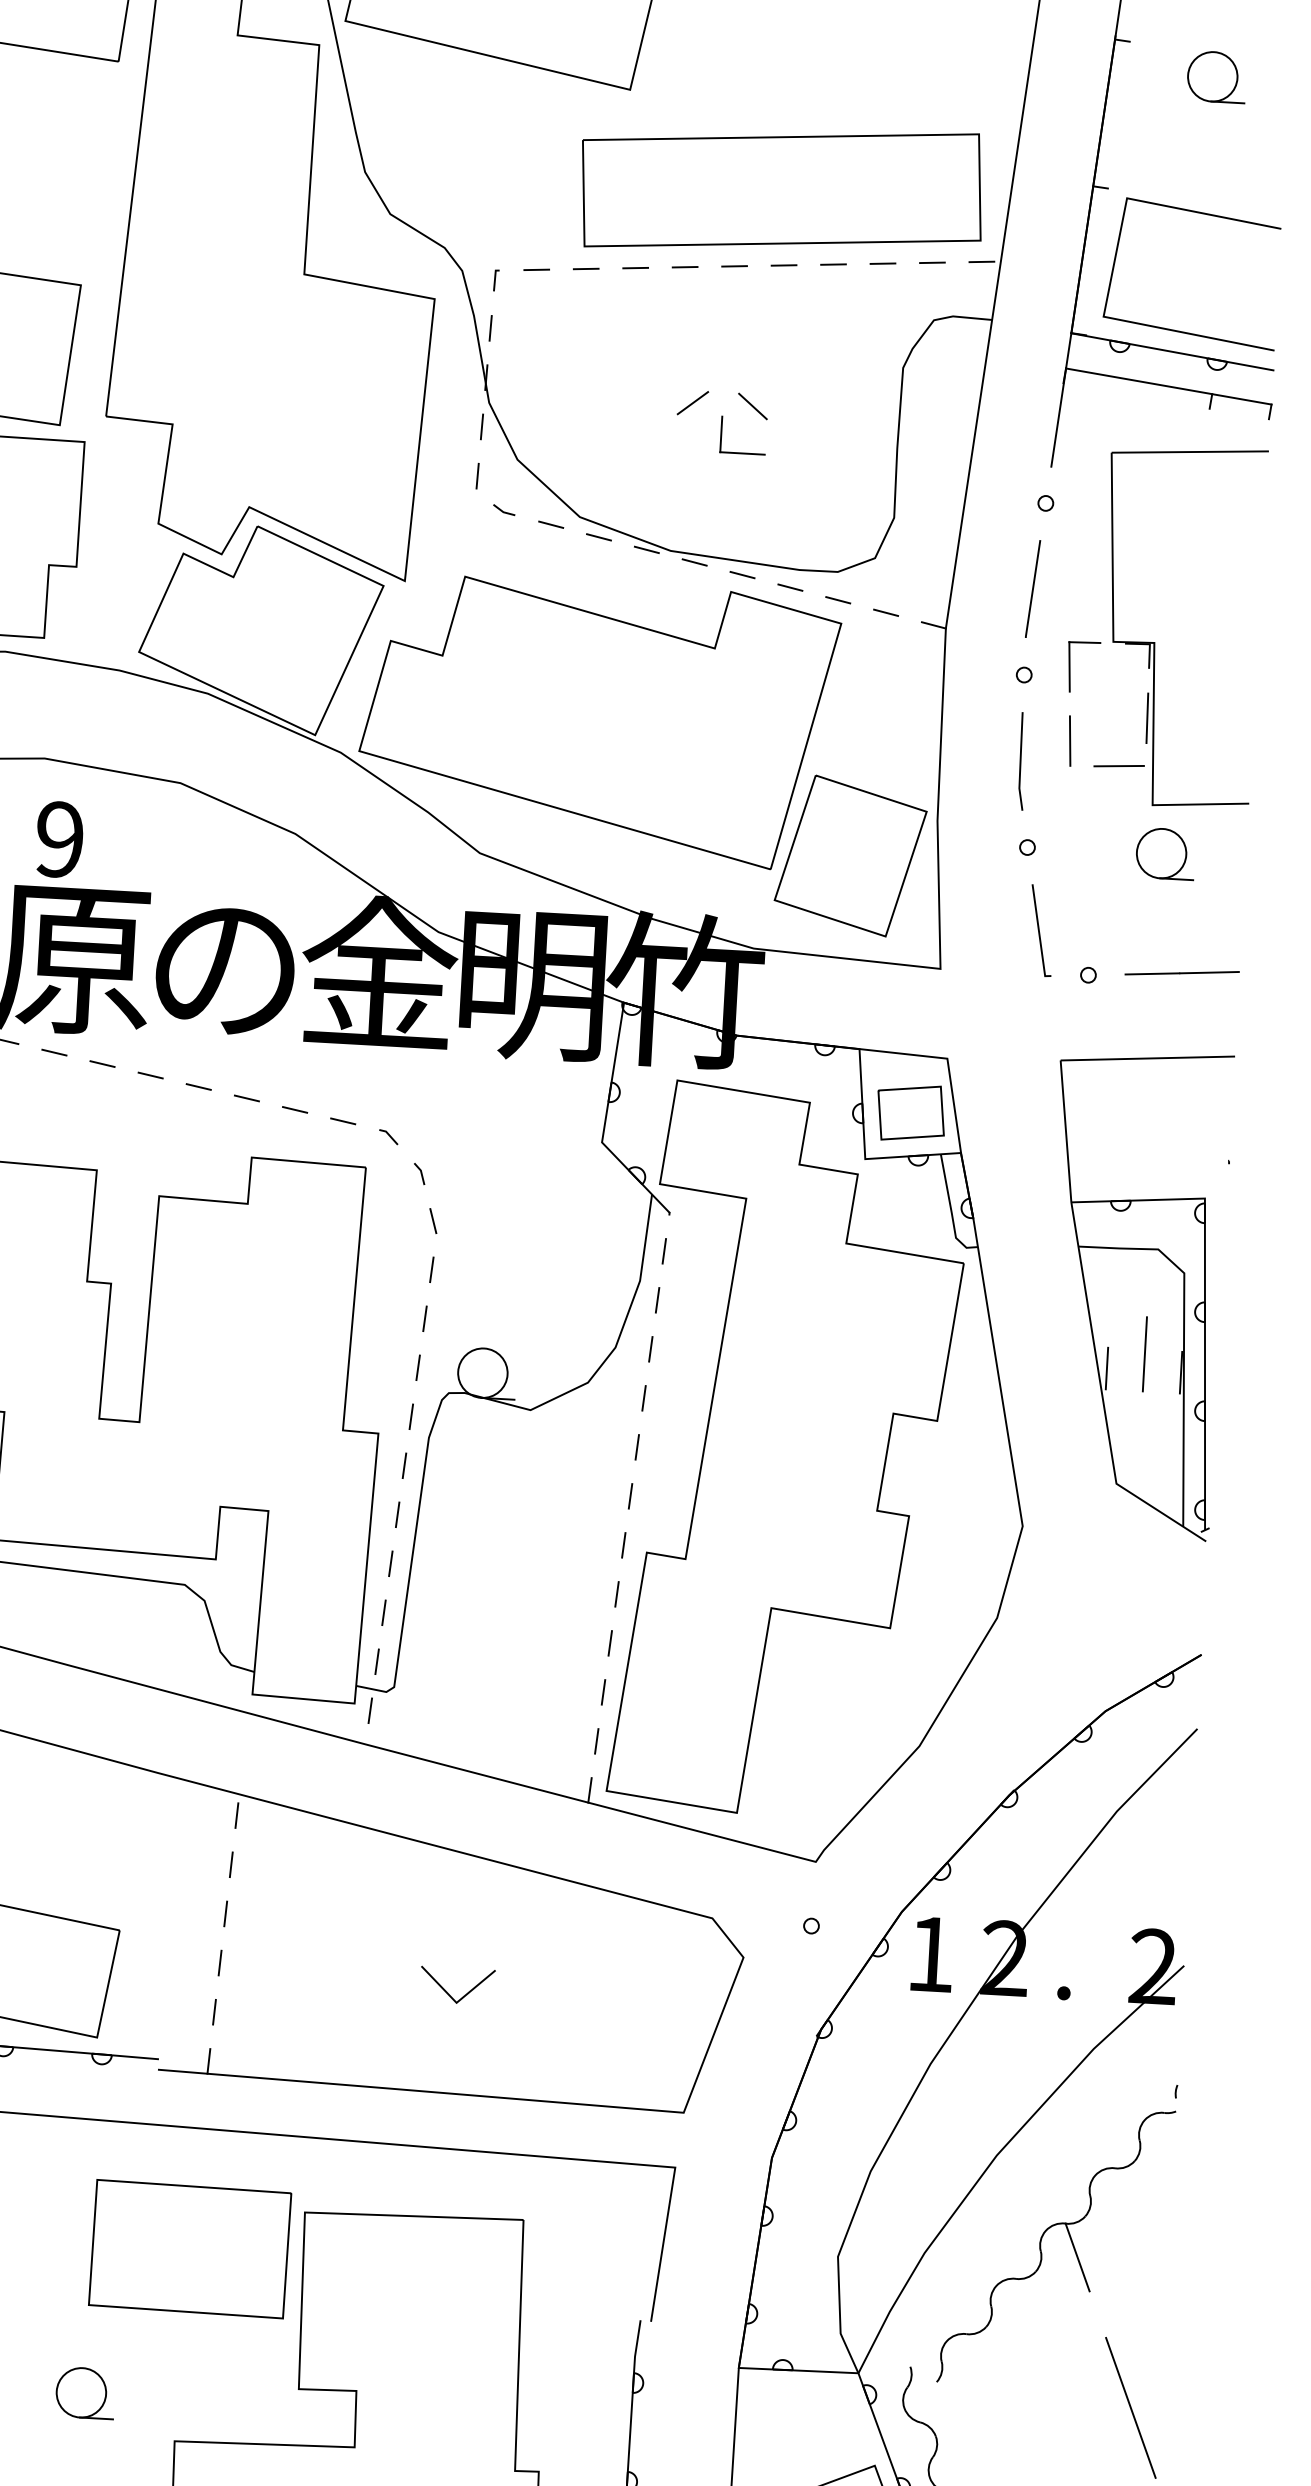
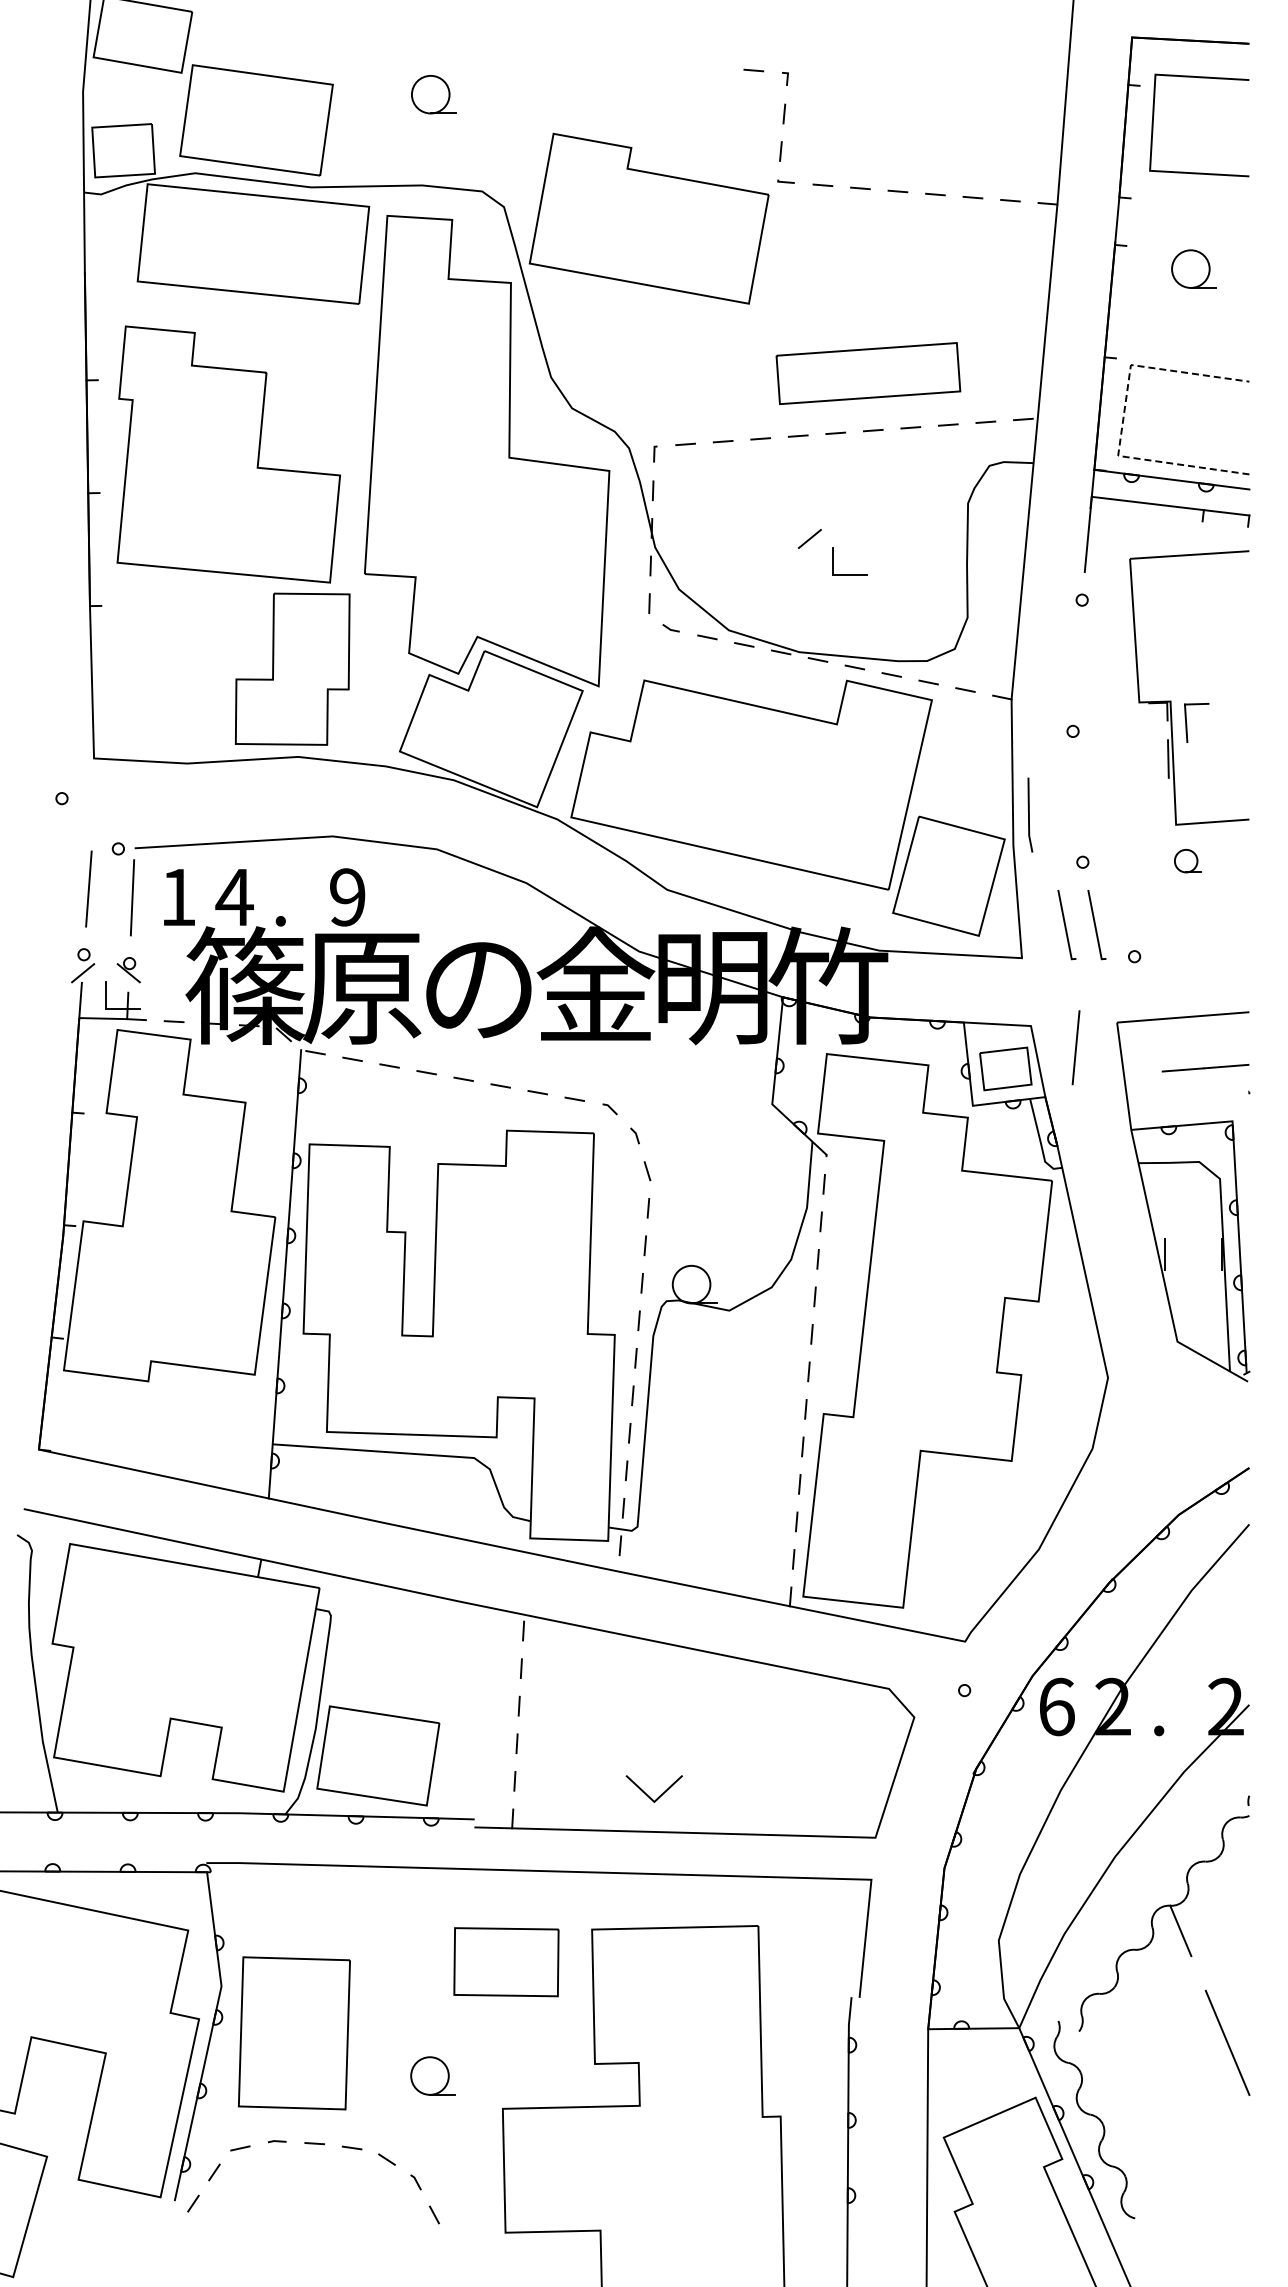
part: (781, 190) -> (868, 373), size x0.6
line: (1113, 265) -> (1123, 416), solid -> dashed
line: (752, 405) -> (855, 538), removed
line: (1032, 588) -> (1075, 1047), moved
part: (1071, 667) -> (1187, 723), moved
line: (1069, 740) -> (1110, 779), removed
line: (1021, 760) -> (1029, 814), moved
line: (1118, 765) -> (1148, 796), removed
part: (1164, 852) -> (1187, 860), size x0.6
line: (1001, 929) -> (1066, 925), added
line: (1181, 973) -> (1205, 1068), moved
line: (1144, 1353) -> (1193, 1241), removed
text: (932, 1953) -> (1057, 1706), 1 -> 6
line: (448, 1992) -> (647, 1794), moved
part: (190, 2248) -> (506, 1961), size x0.7

